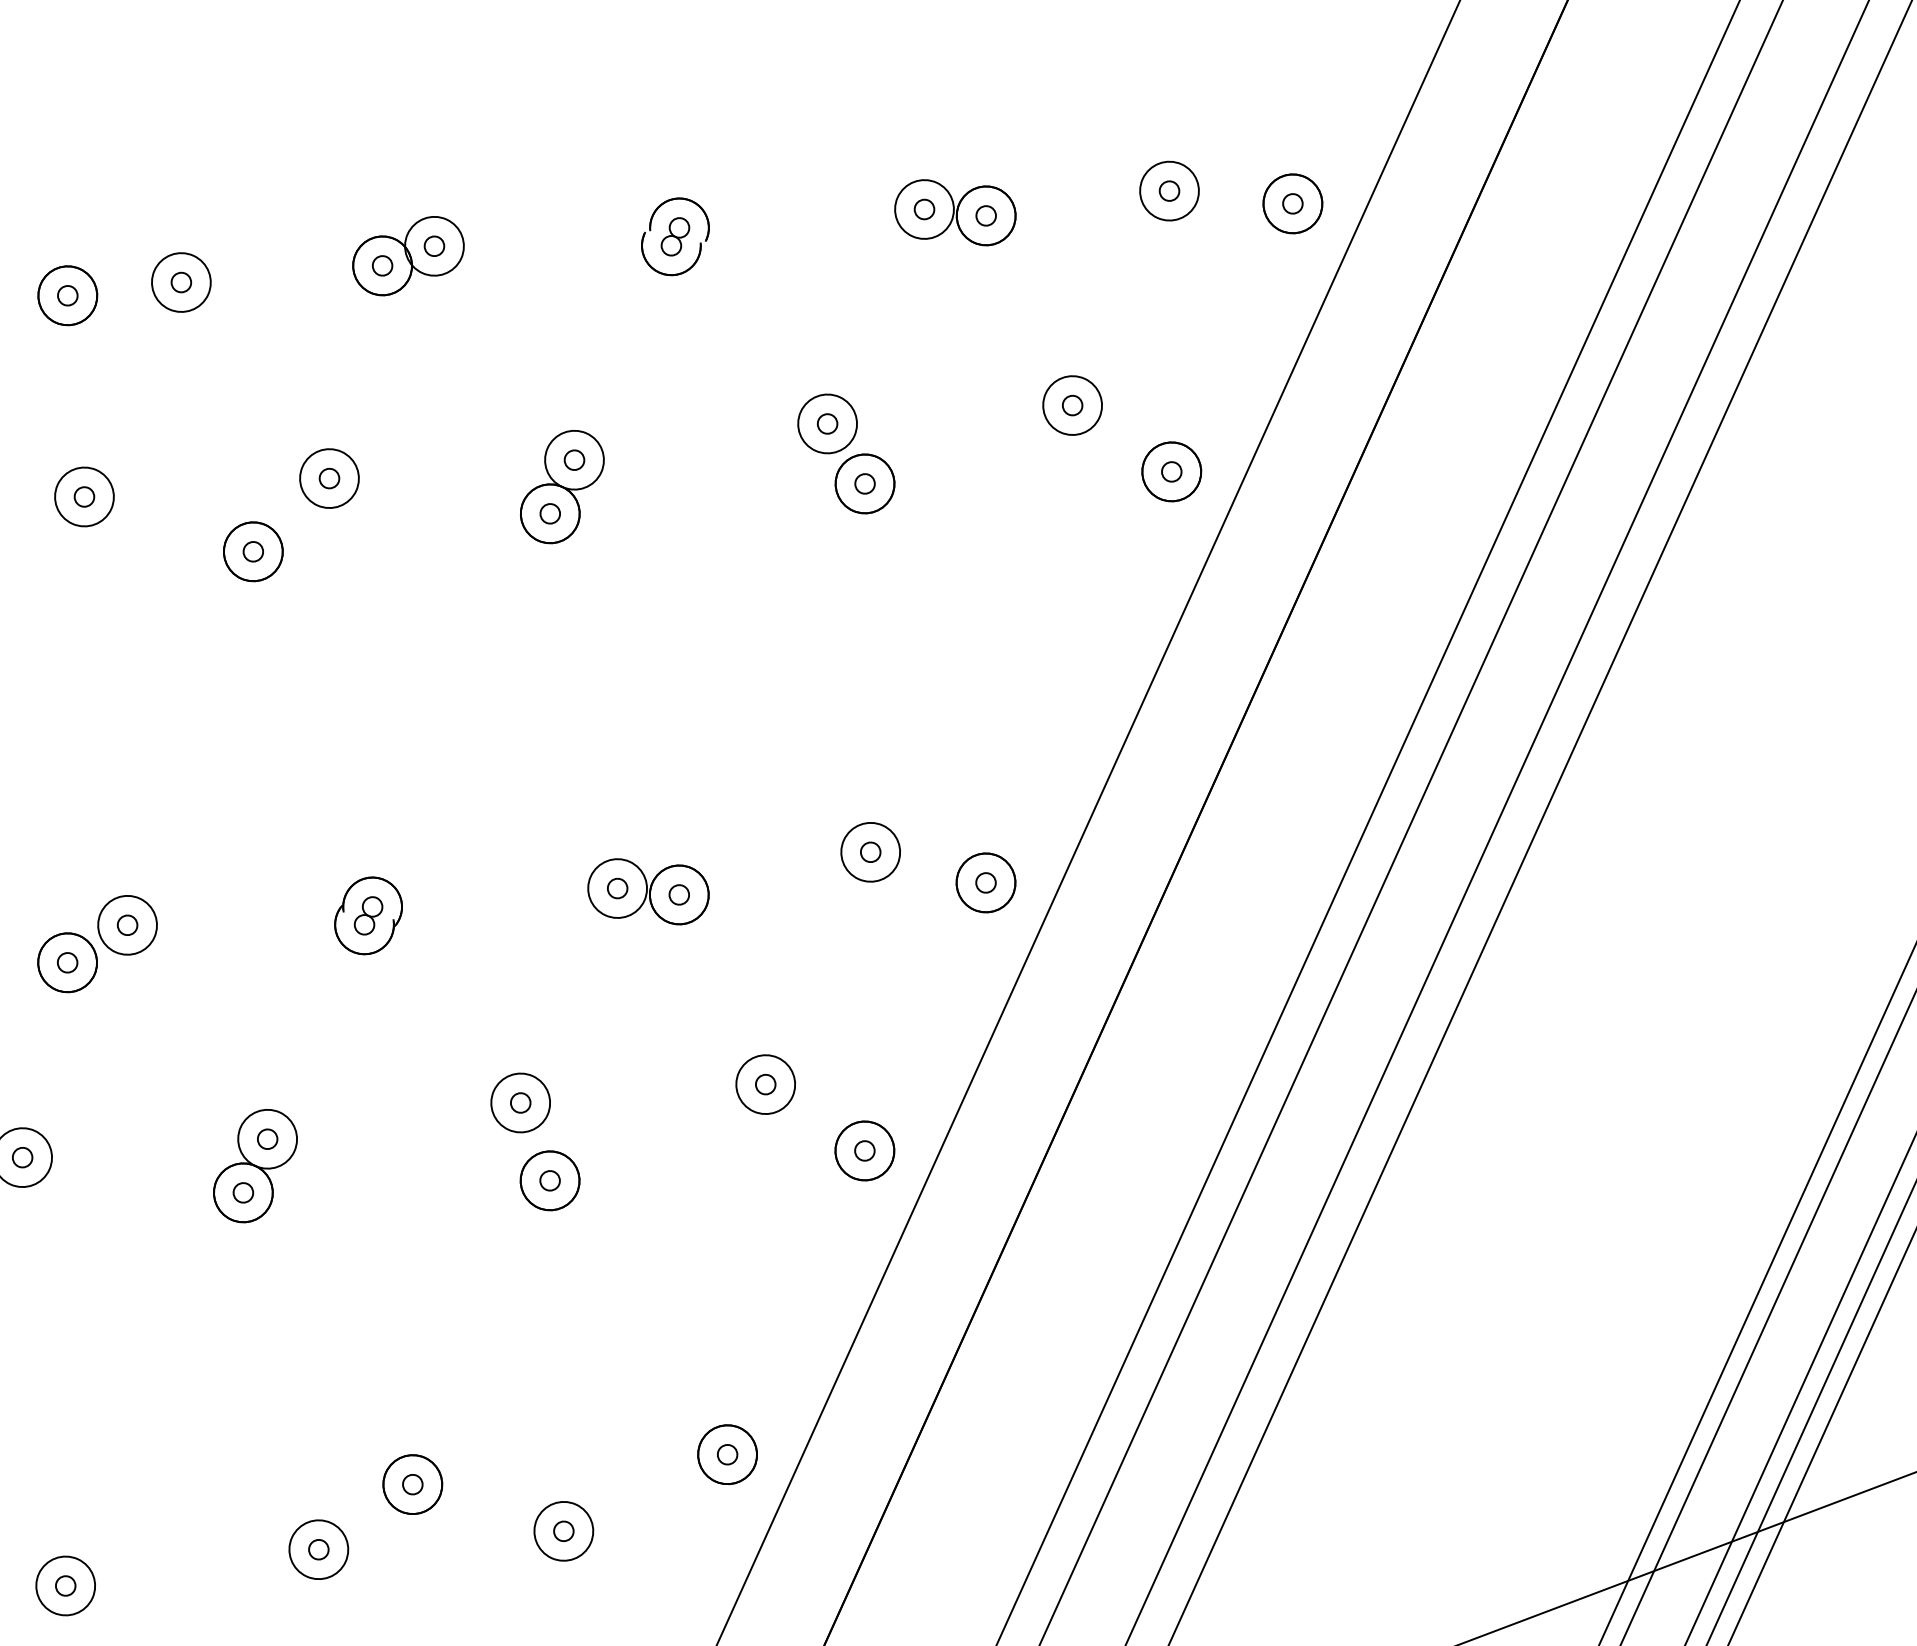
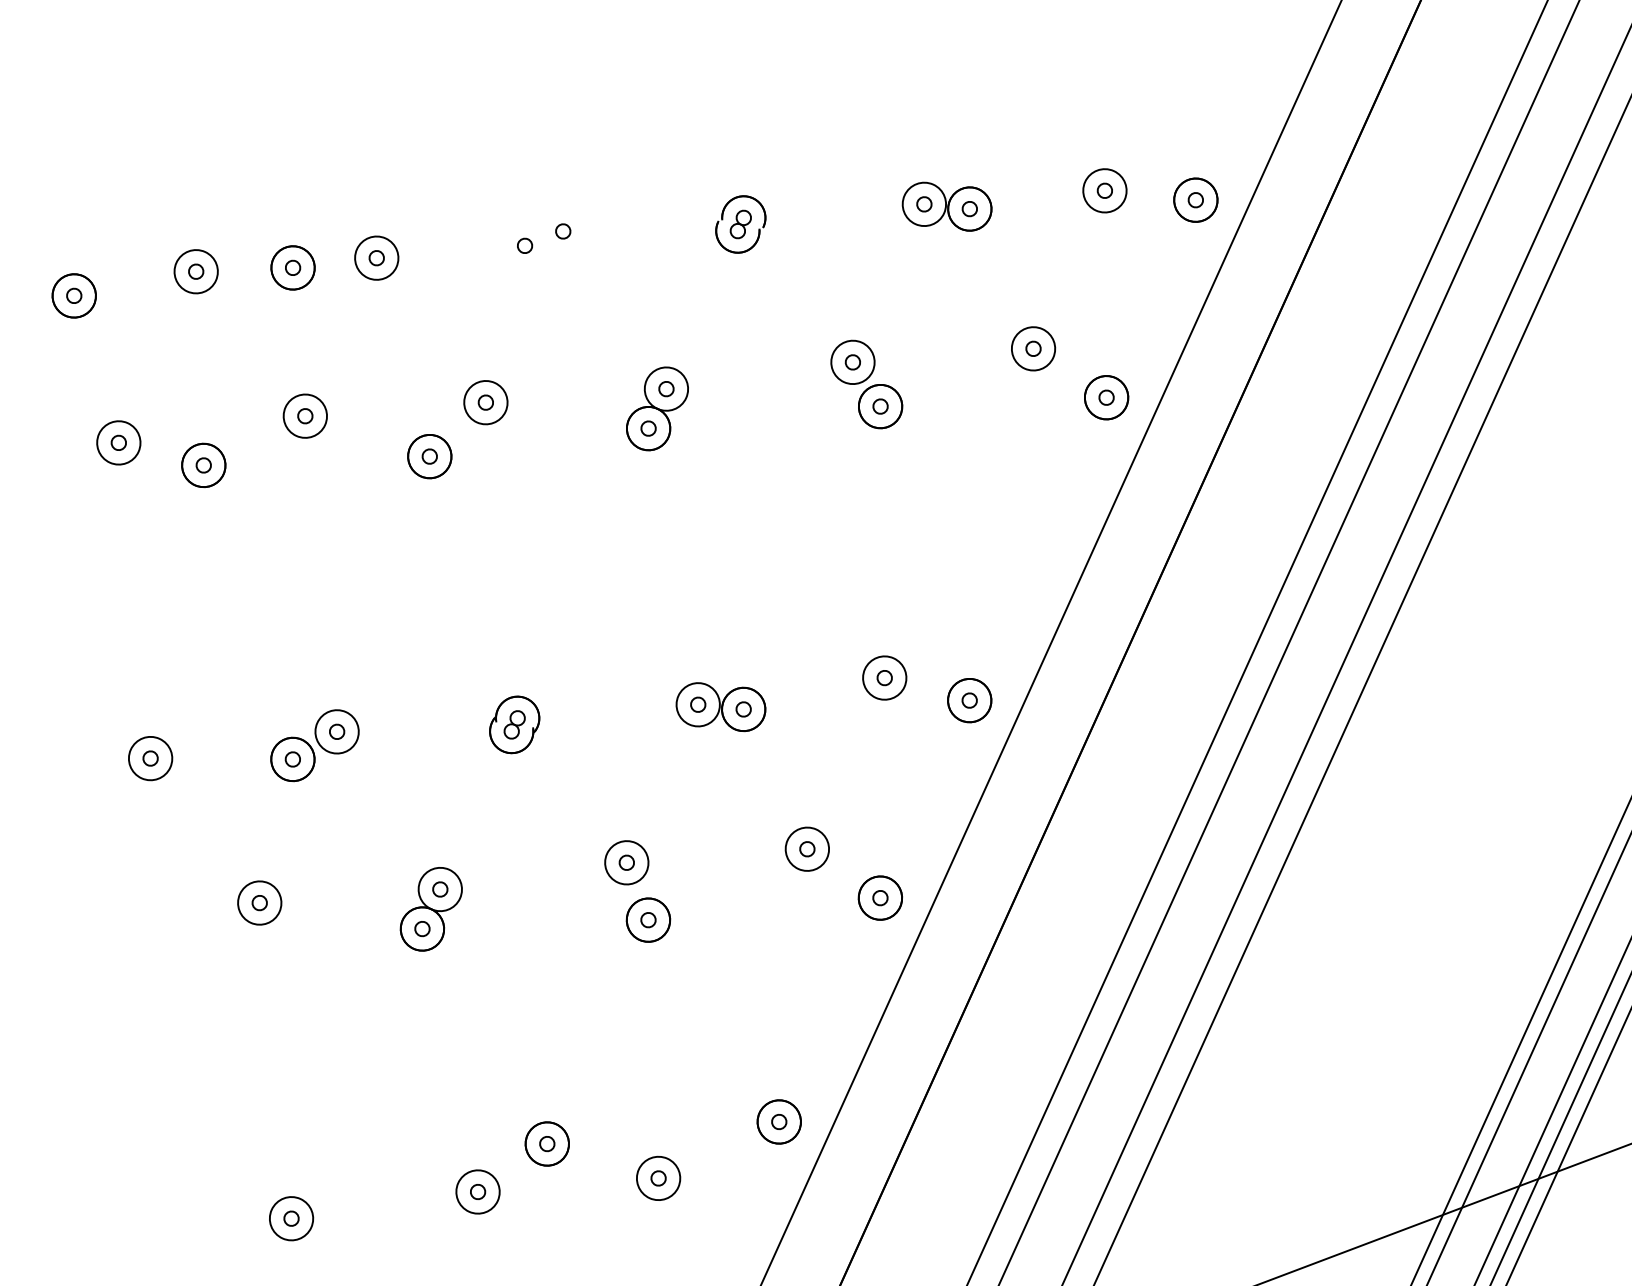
part: (407, 255) -> (543, 238), removed

